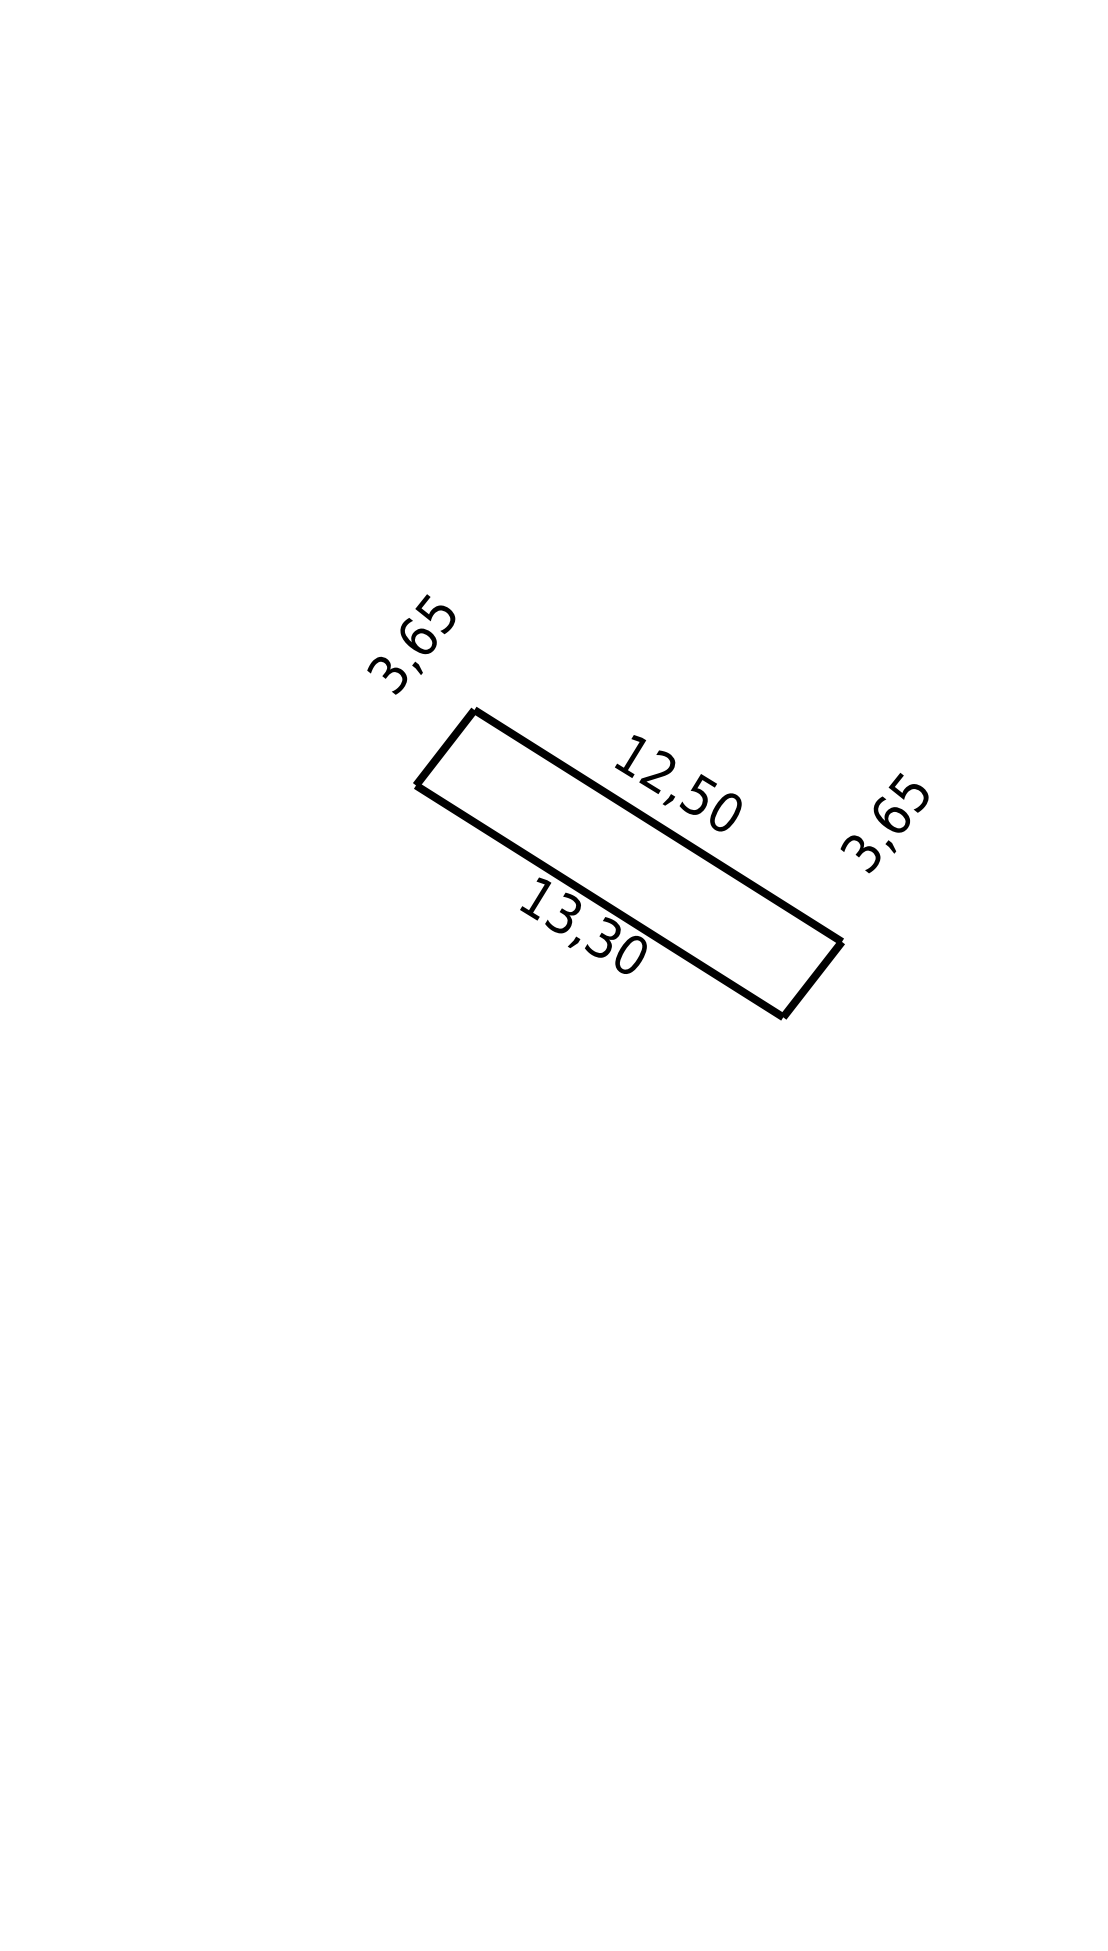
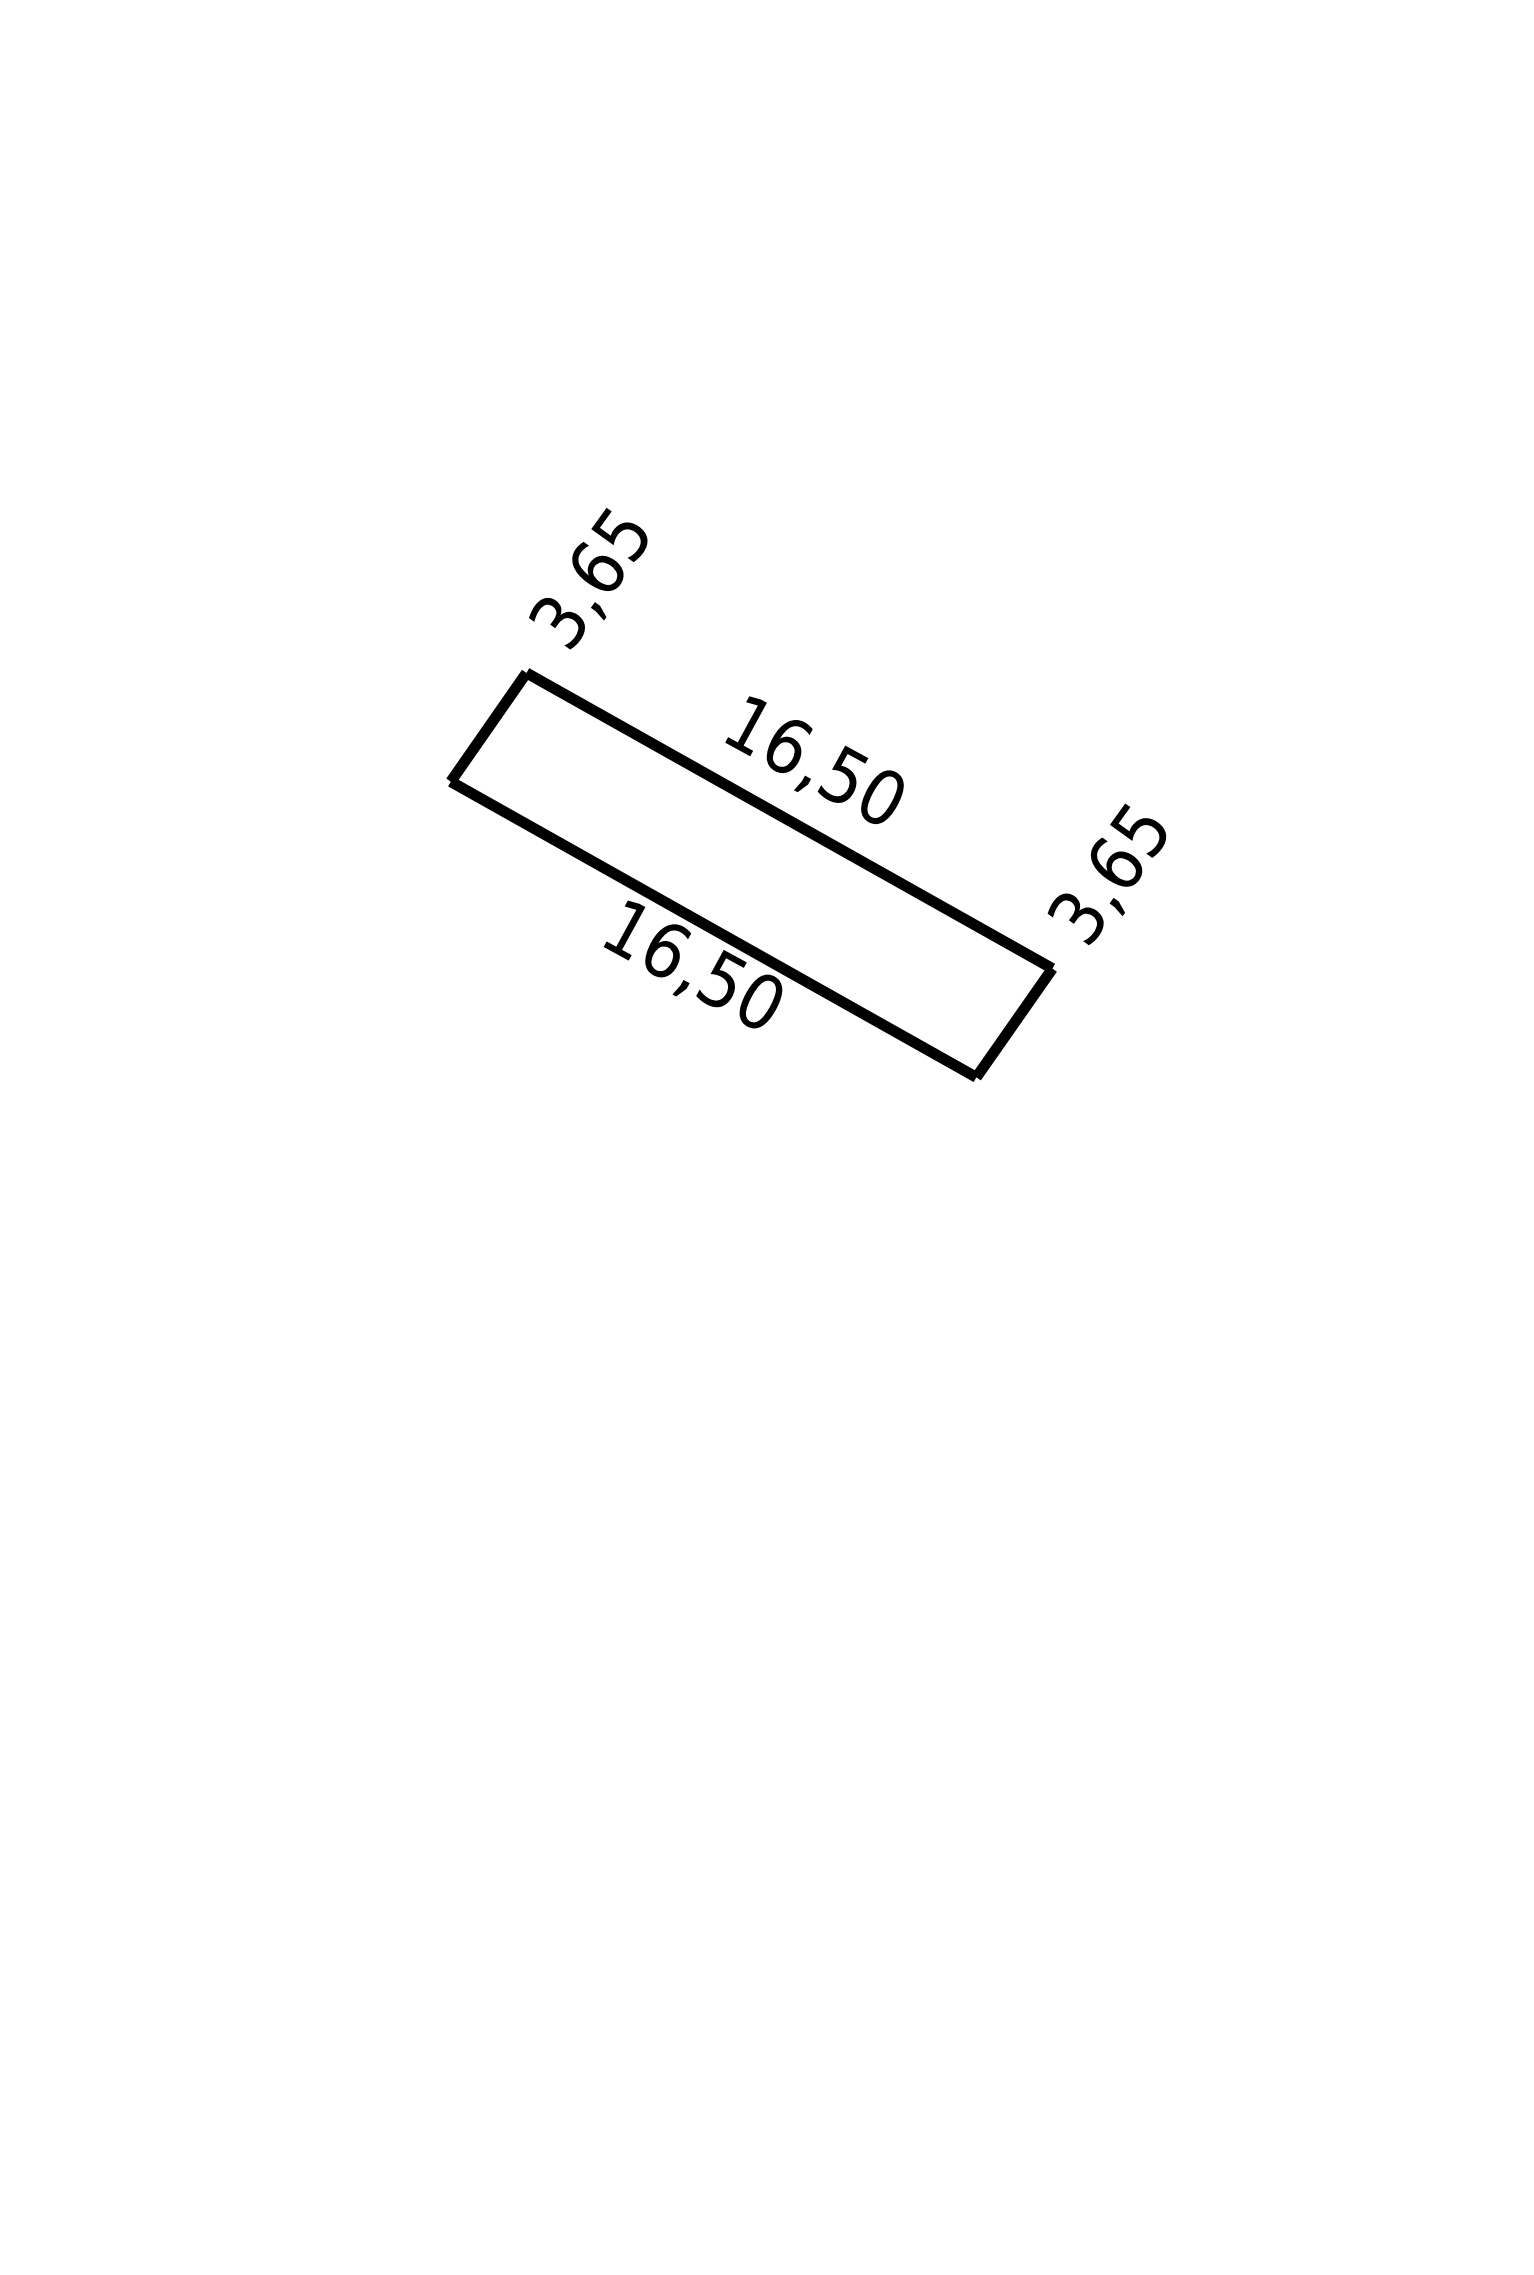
text: (411, 644) -> (588, 578), moved
text: (658, 771) -> (786, 745), 12,50 -> 16,50
text: (884, 823) -> (1106, 874), moved
text: (583, 924) -> (692, 962), 13,30 -> 16,50

